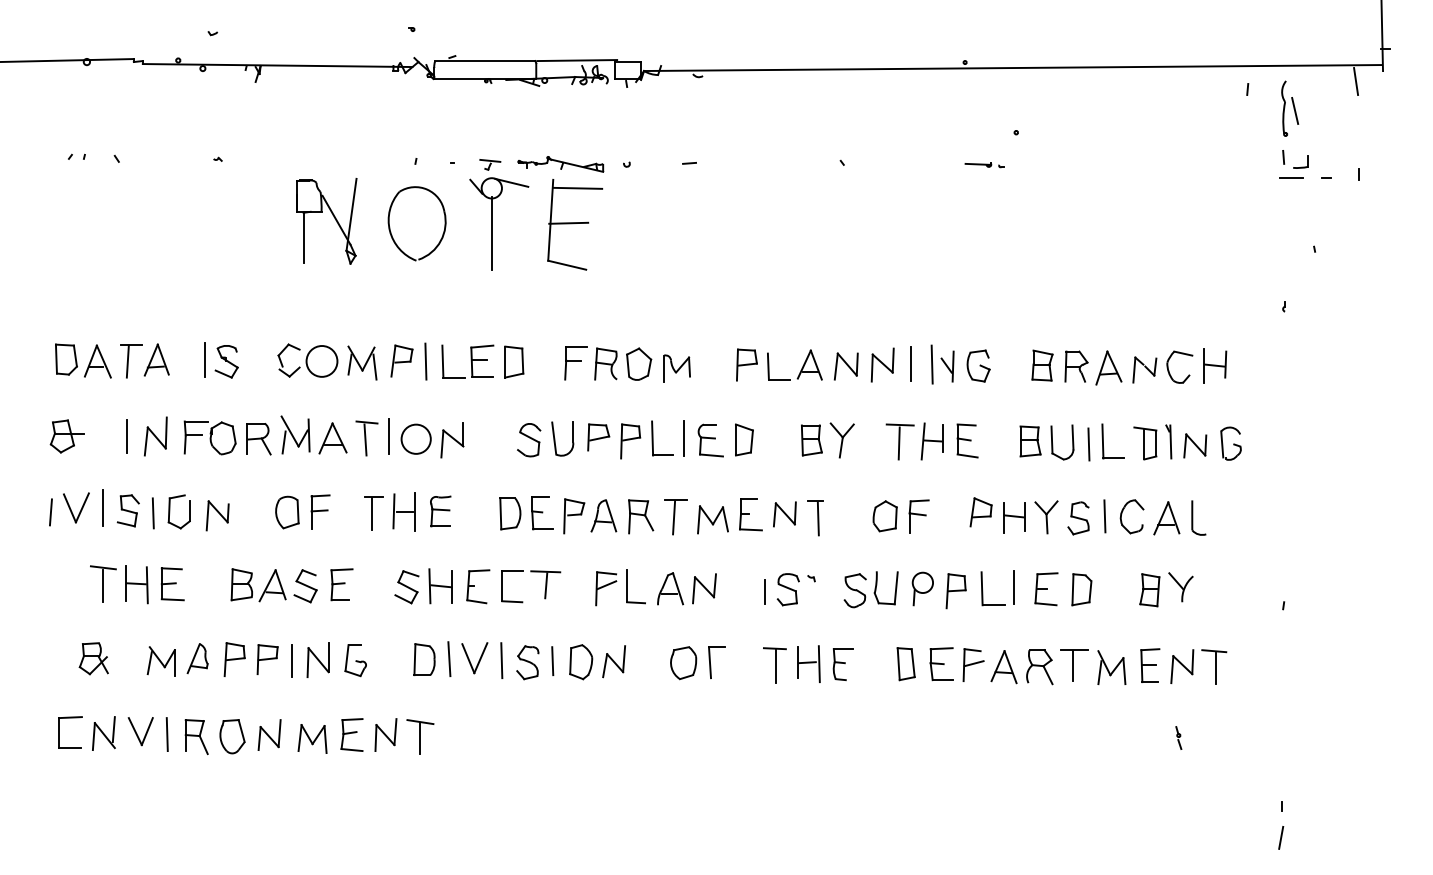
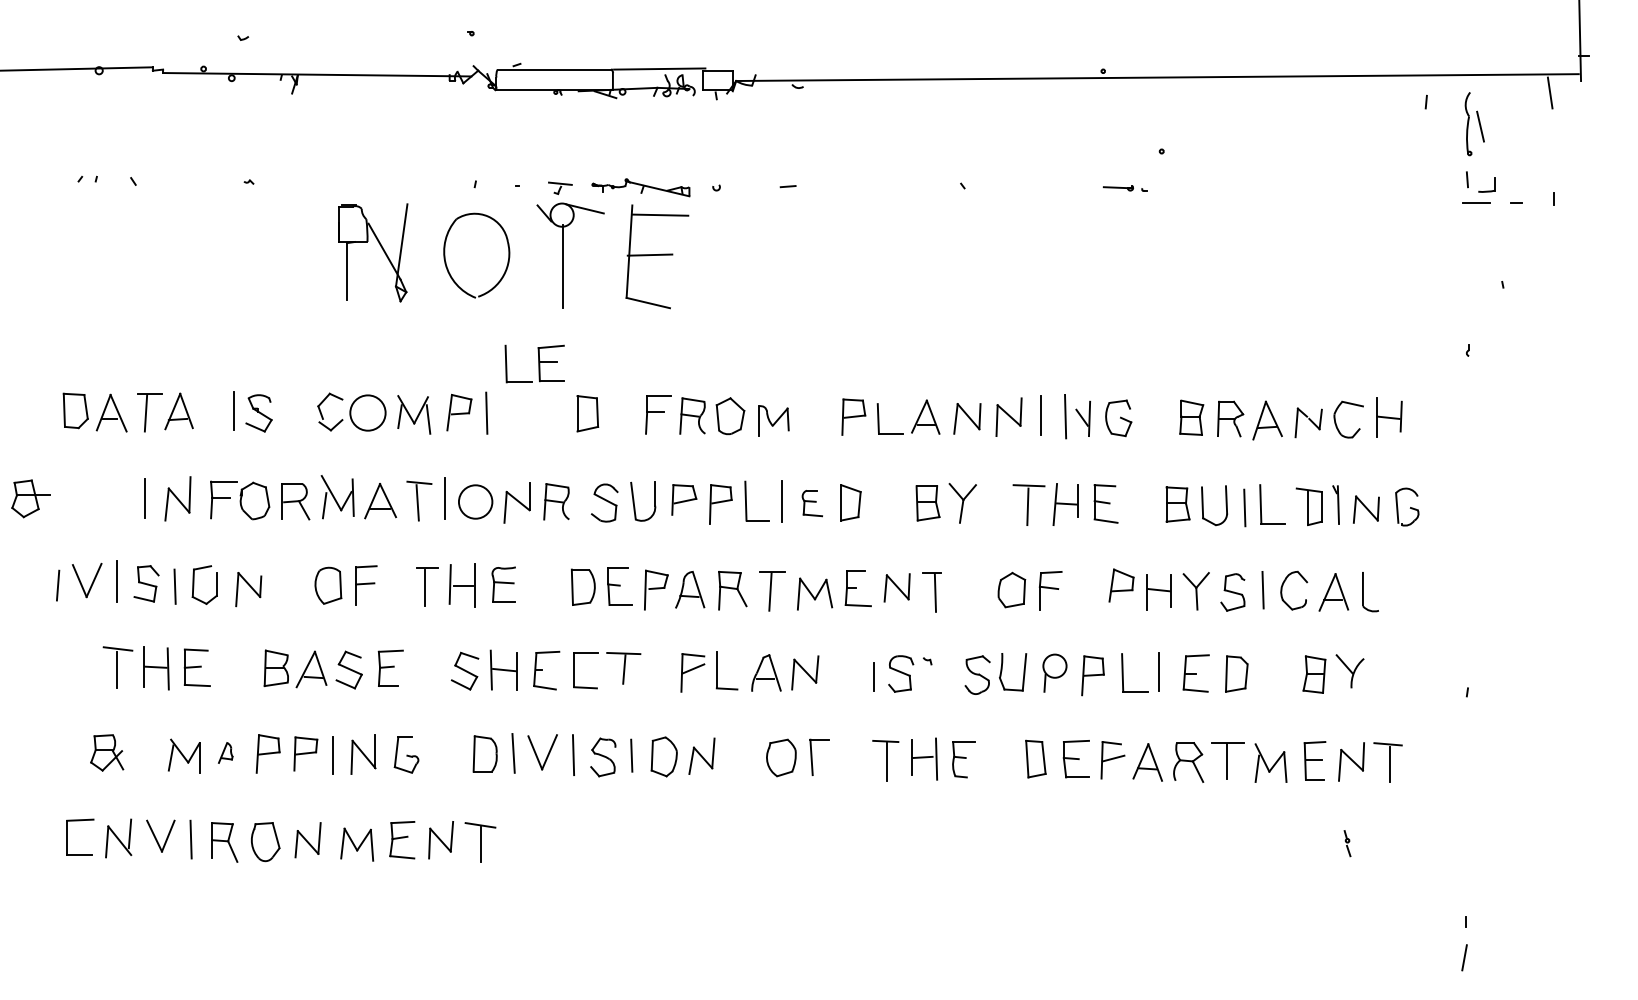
part: (467, 361) -> (534, 363), moved
part: (66, 436) -> (30, 498), moved
part: (486, 438) -> (556, 501), added
part: (710, 440) -> (812, 503), size x0.7
part: (197, 658) -> (225, 752), size x0.6

